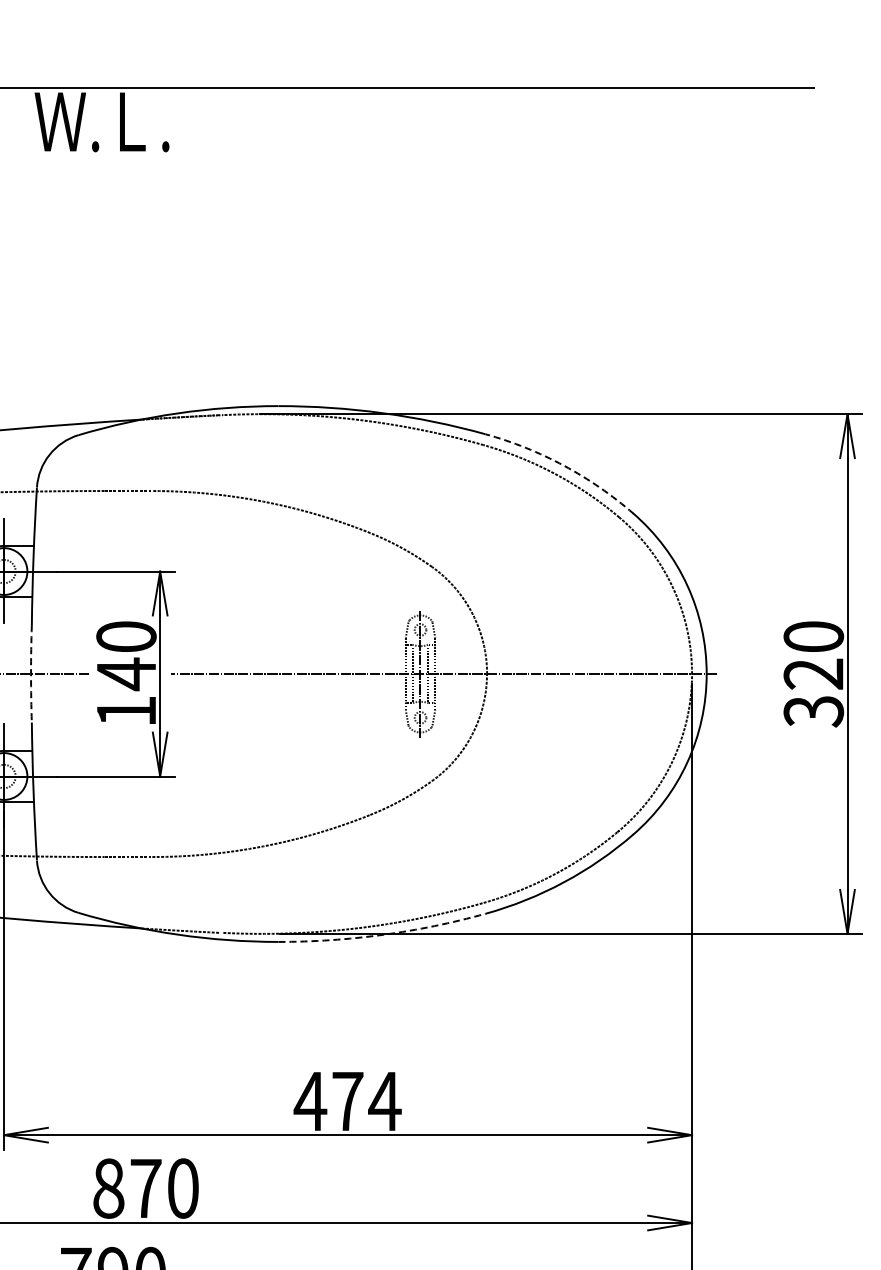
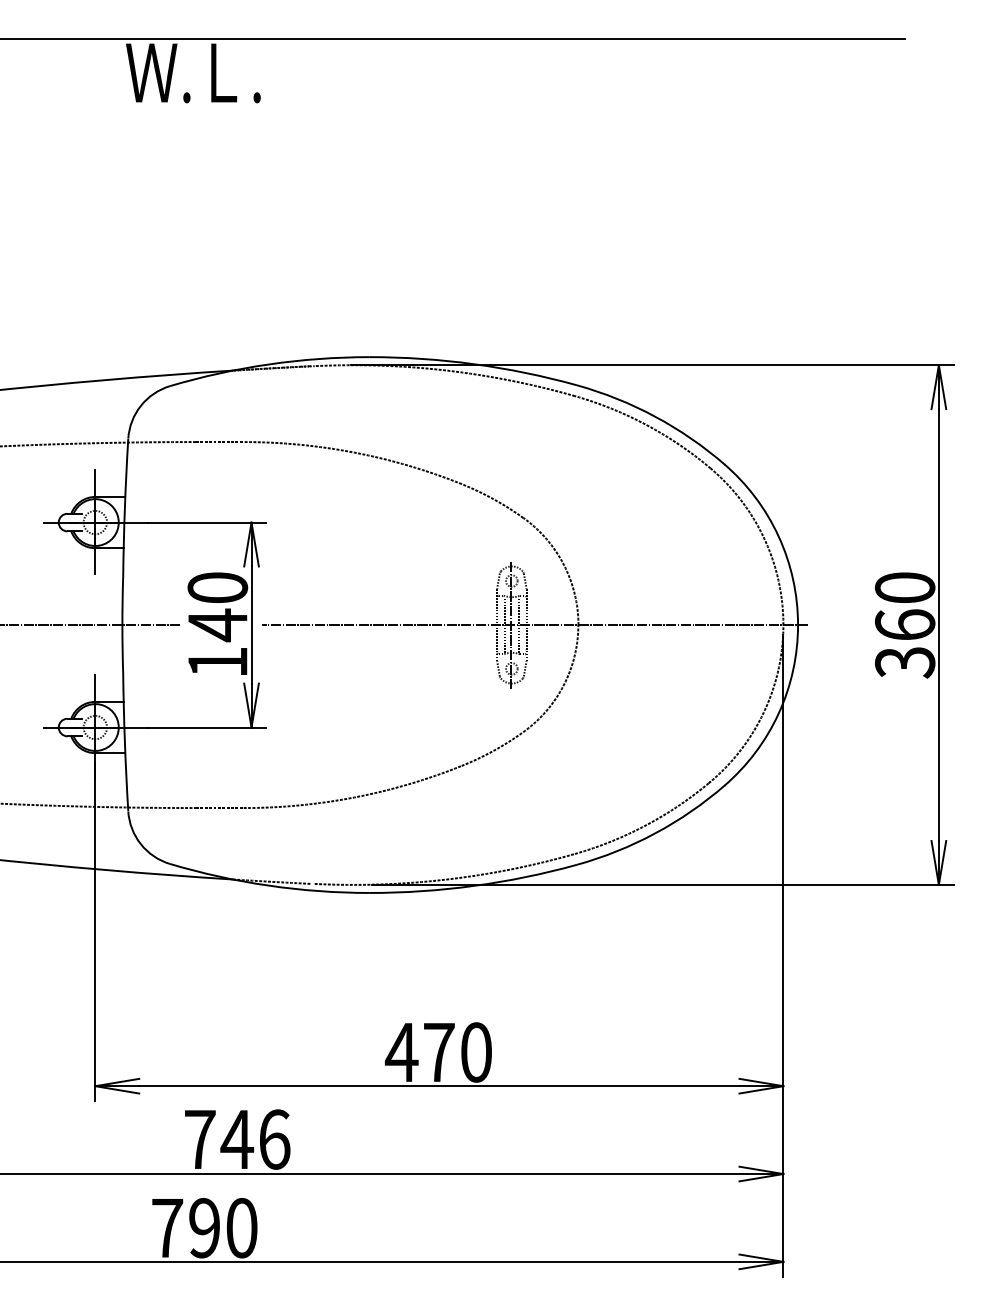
arc: (564, 465) -> (655, 416), dashed -> solid
text: (813, 673) -> (904, 624), 320 -> 360
arc: (31, 674) -> (122, 625), dashed -> solid
arc: (383, 934) -> (474, 885), dashed -> solid
text: (385, 1101) -> (476, 1052), 474 -> 470
text: (146, 1188) -> (237, 1139), 870 -> 746

